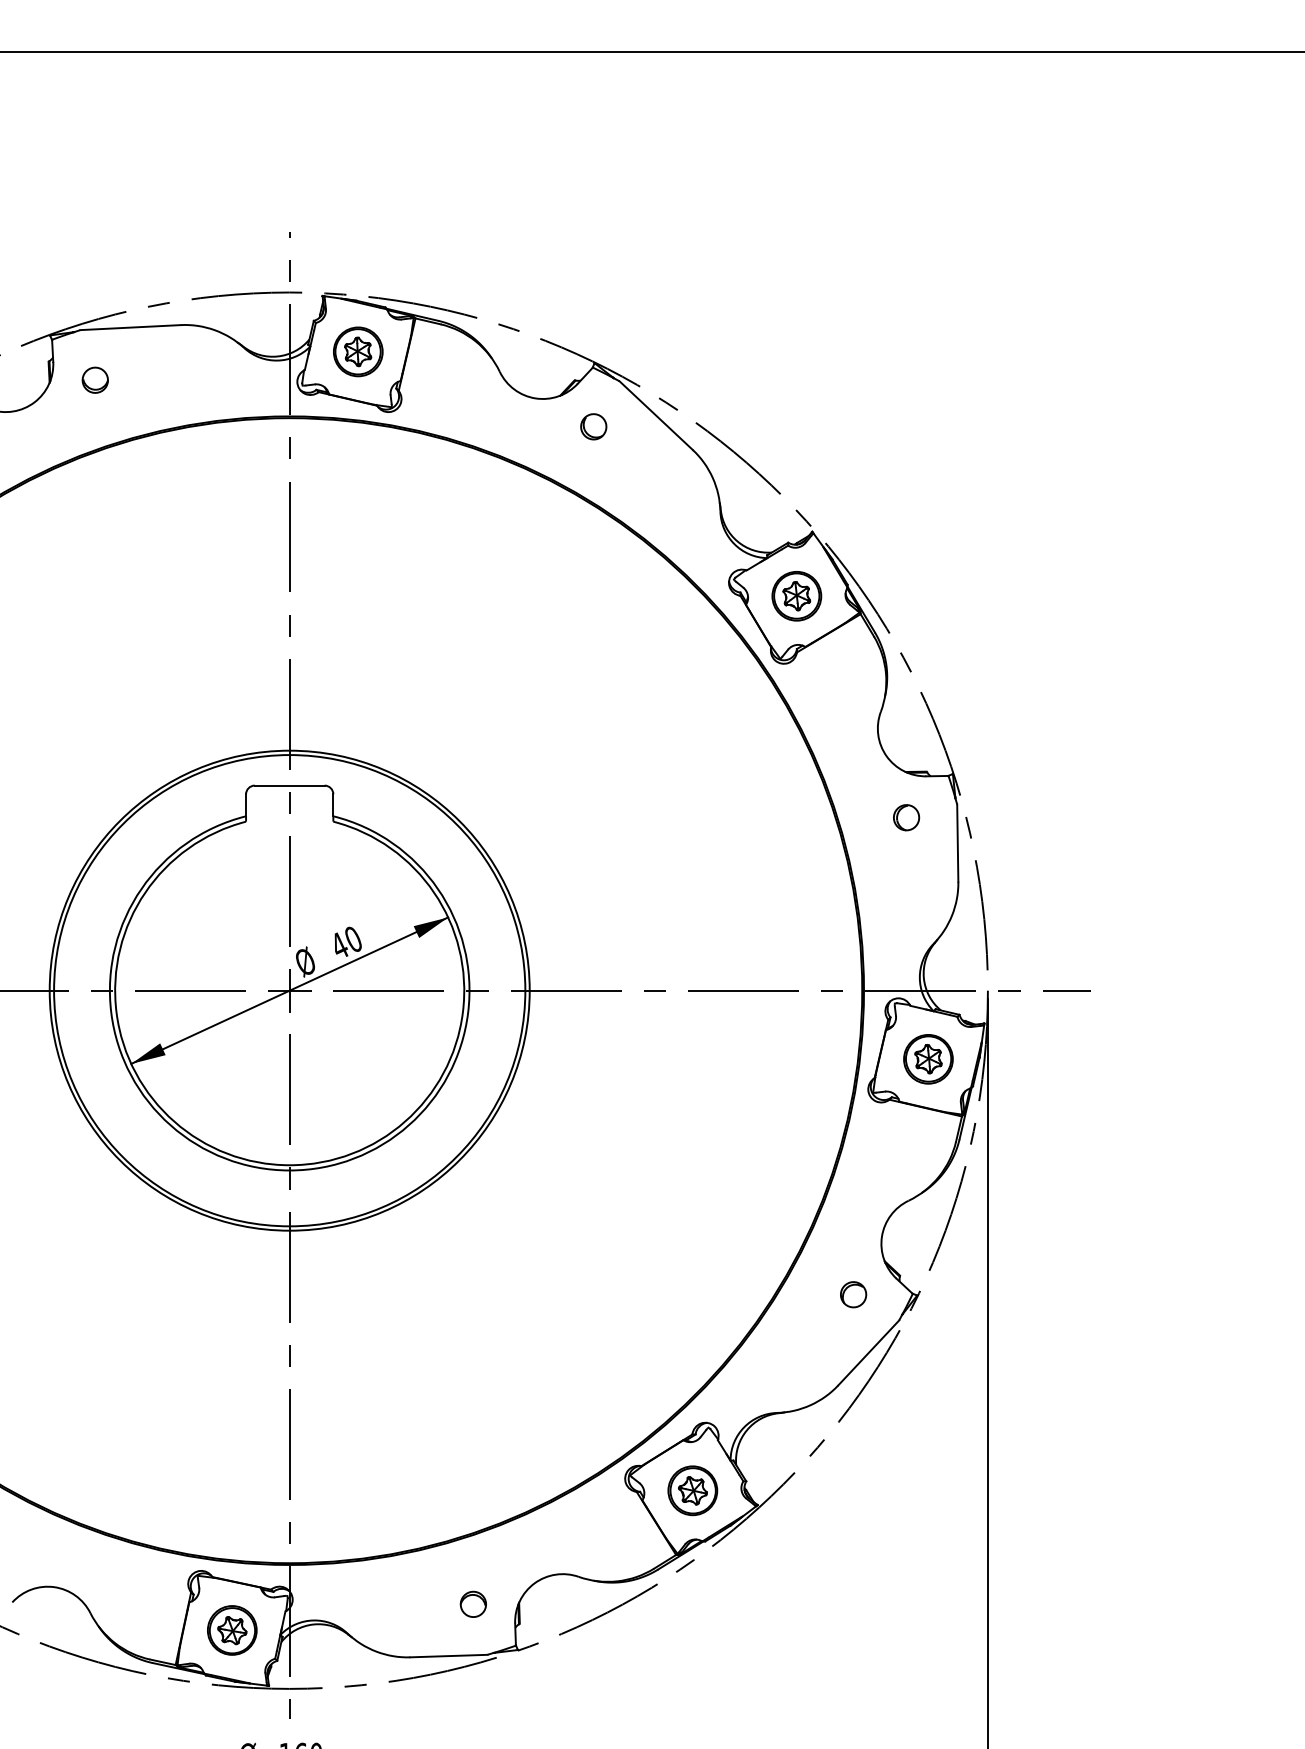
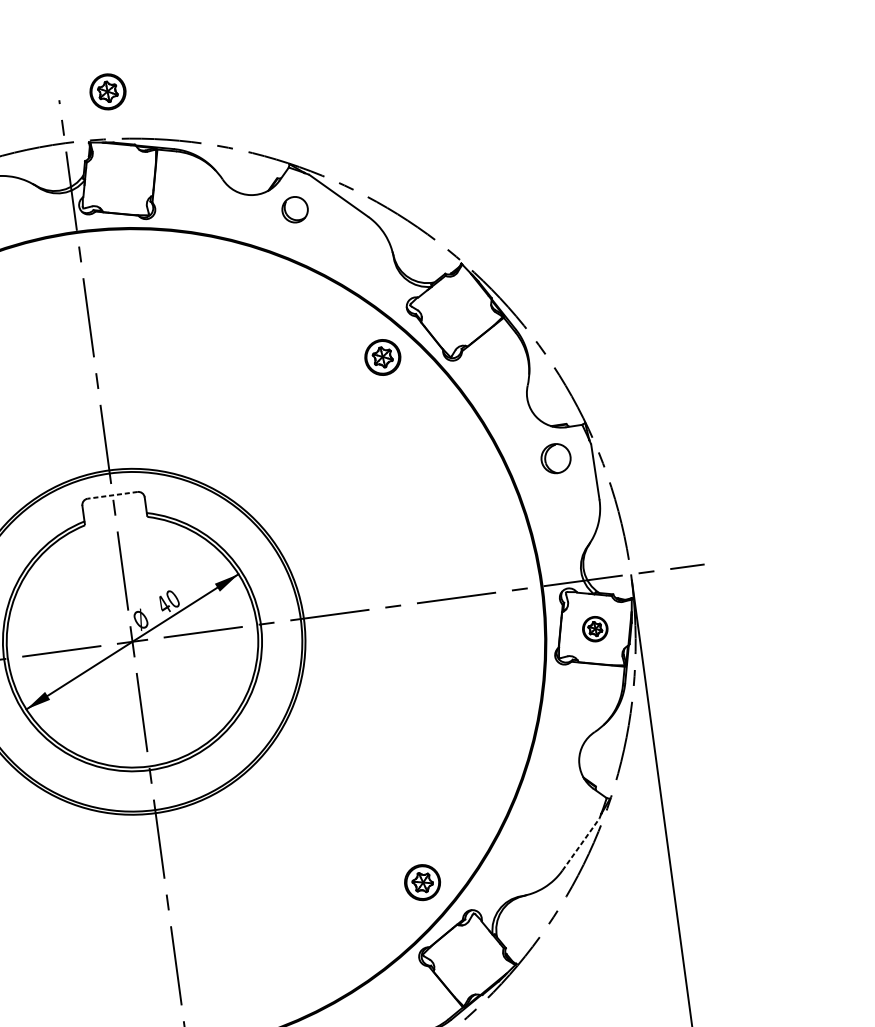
part: (358, 351) -> (108, 91), moved
part: (593, 426) -> (294, 209), size x1.4
part: (796, 596) -> (382, 357), moved
line: (289, 785) -> (112, 495), solid -> dashed
part: (906, 817) -> (556, 458), size x1.6
part: (928, 1059) -> (595, 629), size x0.7
part: (853, 1294) -> (564, 804), removed
line: (869, 1352) -> (581, 844), solid -> dashed
part: (692, 1490) -> (422, 882), moved

